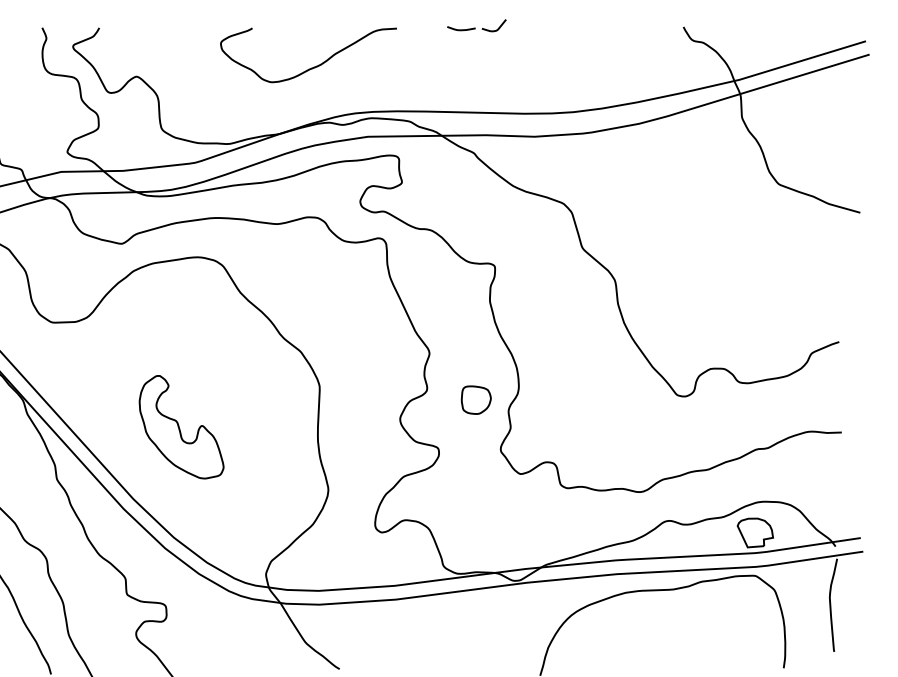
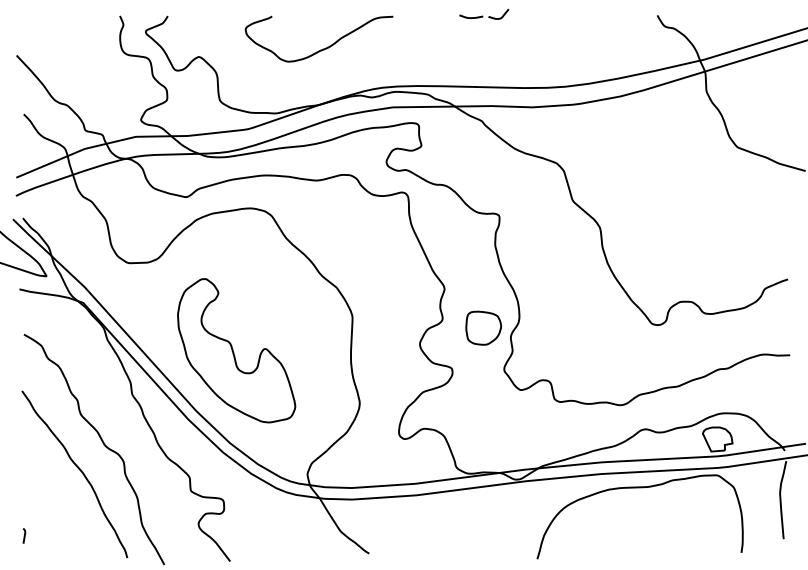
curve: (313, 66) -> (323, 48), moved
part: (475, 399) -> (483, 327), size x1.43
part: (181, 426) -> (236, 350), size x1.67

